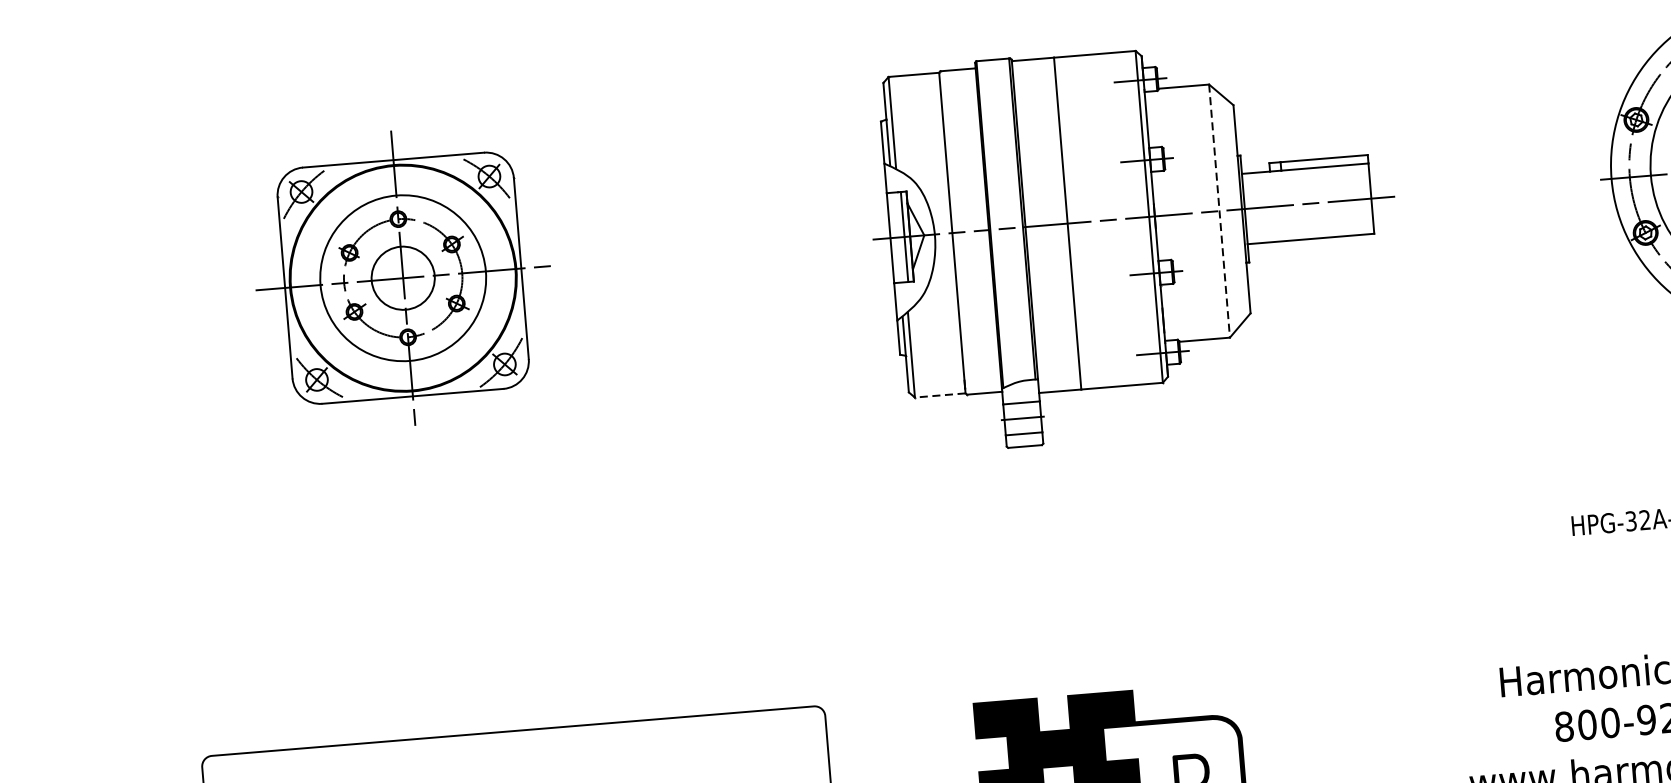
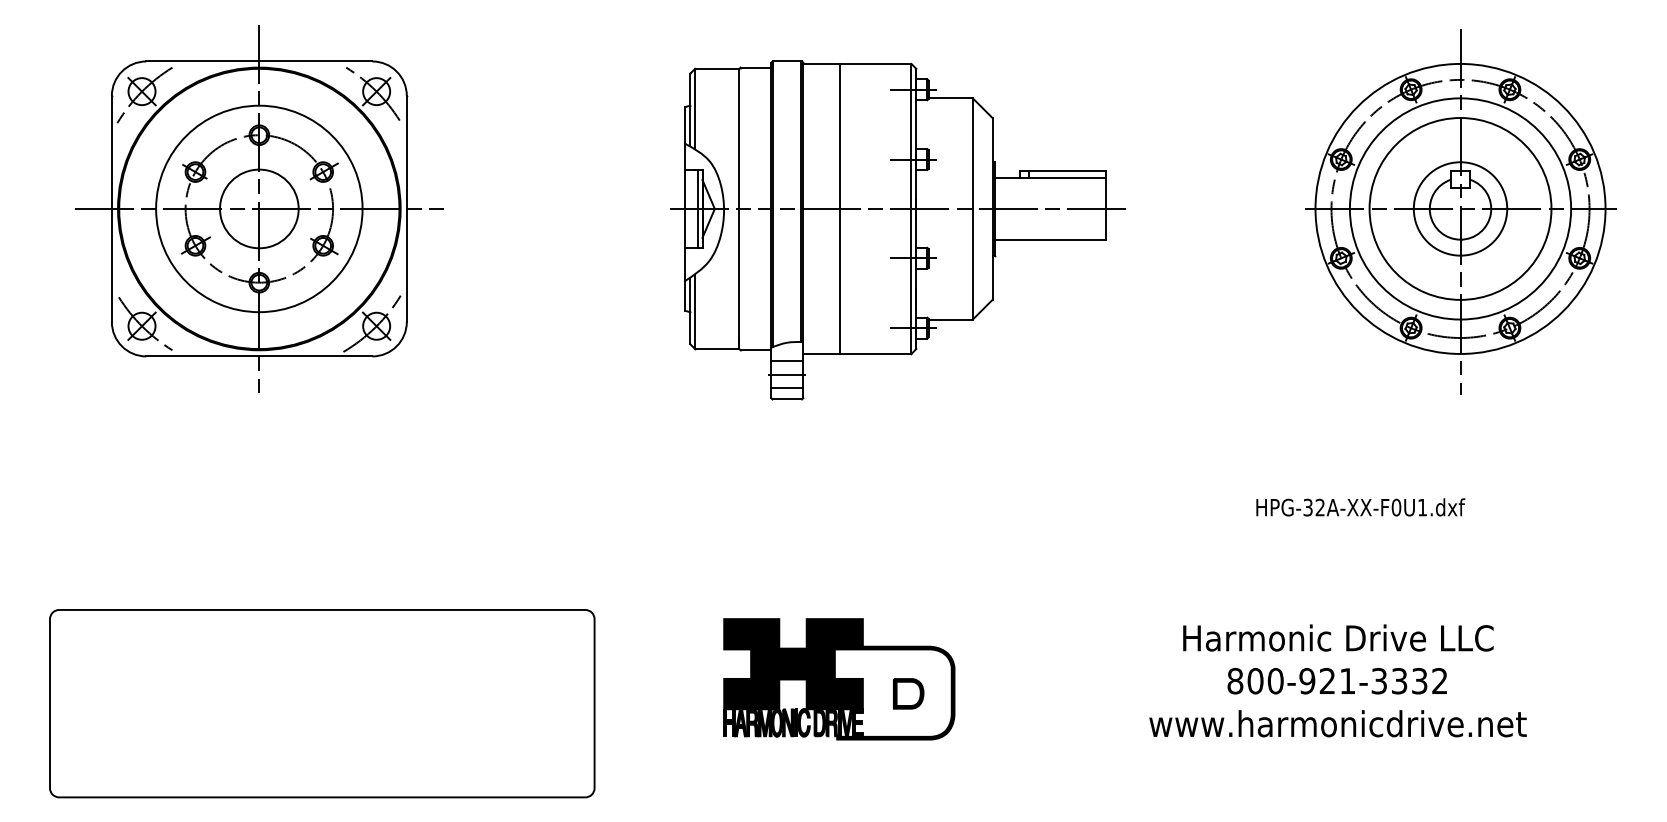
line: (1219, 210) -> (972, 208), dashed -> solid
part: (403, 277) -> (259, 208), size x1.43
line: (939, 396) -> (716, 349), dashed -> solid

